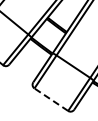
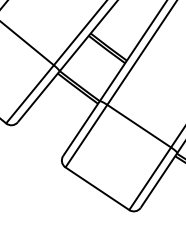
line: (50, 99) -> (95, 188), dashed -> solid

